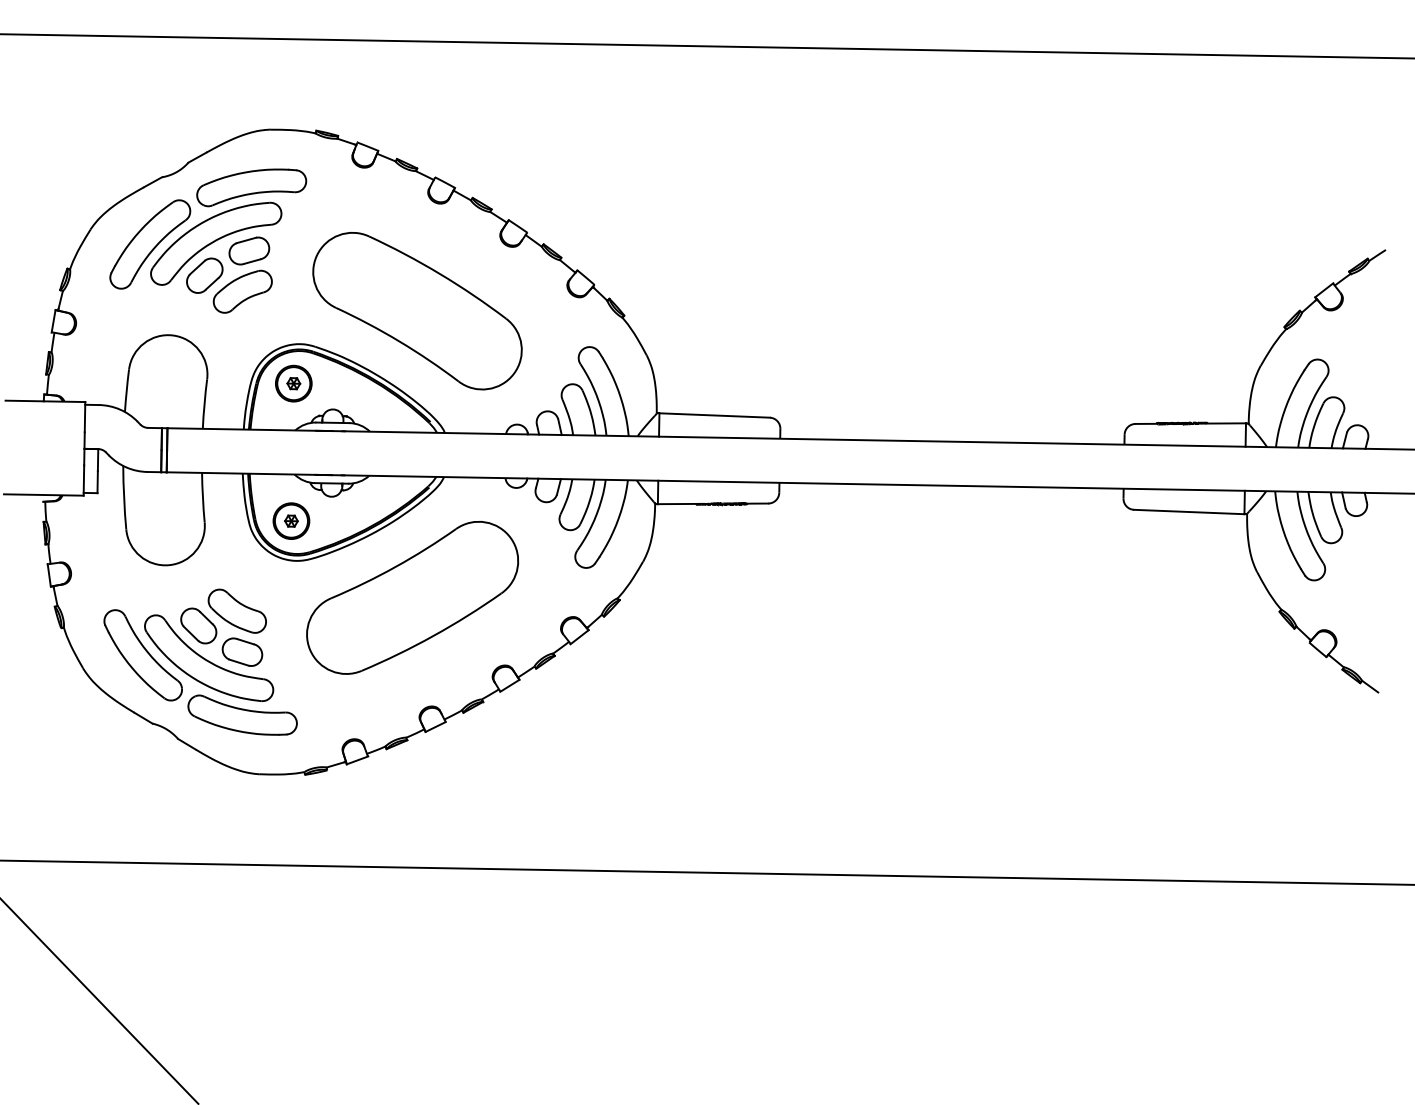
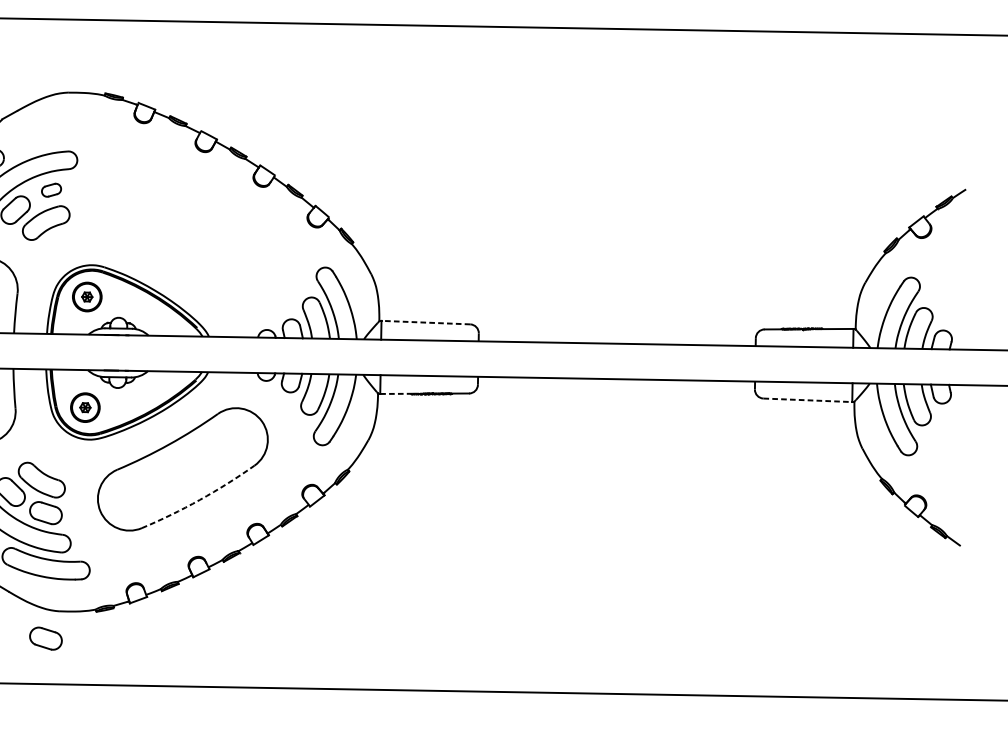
part: (251, 187) -> (53, 139), removed
part: (249, 250) -> (51, 189), size x0.6
part: (417, 311) -> (186, 238), removed
line: (714, 415) -> (425, 322), solid -> dashed
line: (677, 504) -> (396, 394), solid -> dashed
line: (1189, 512) -> (808, 400), solid -> dashed
arc: (433, 635) -> (199, 499), solid -> dashed
part: (242, 807) -> (45, 638), added

